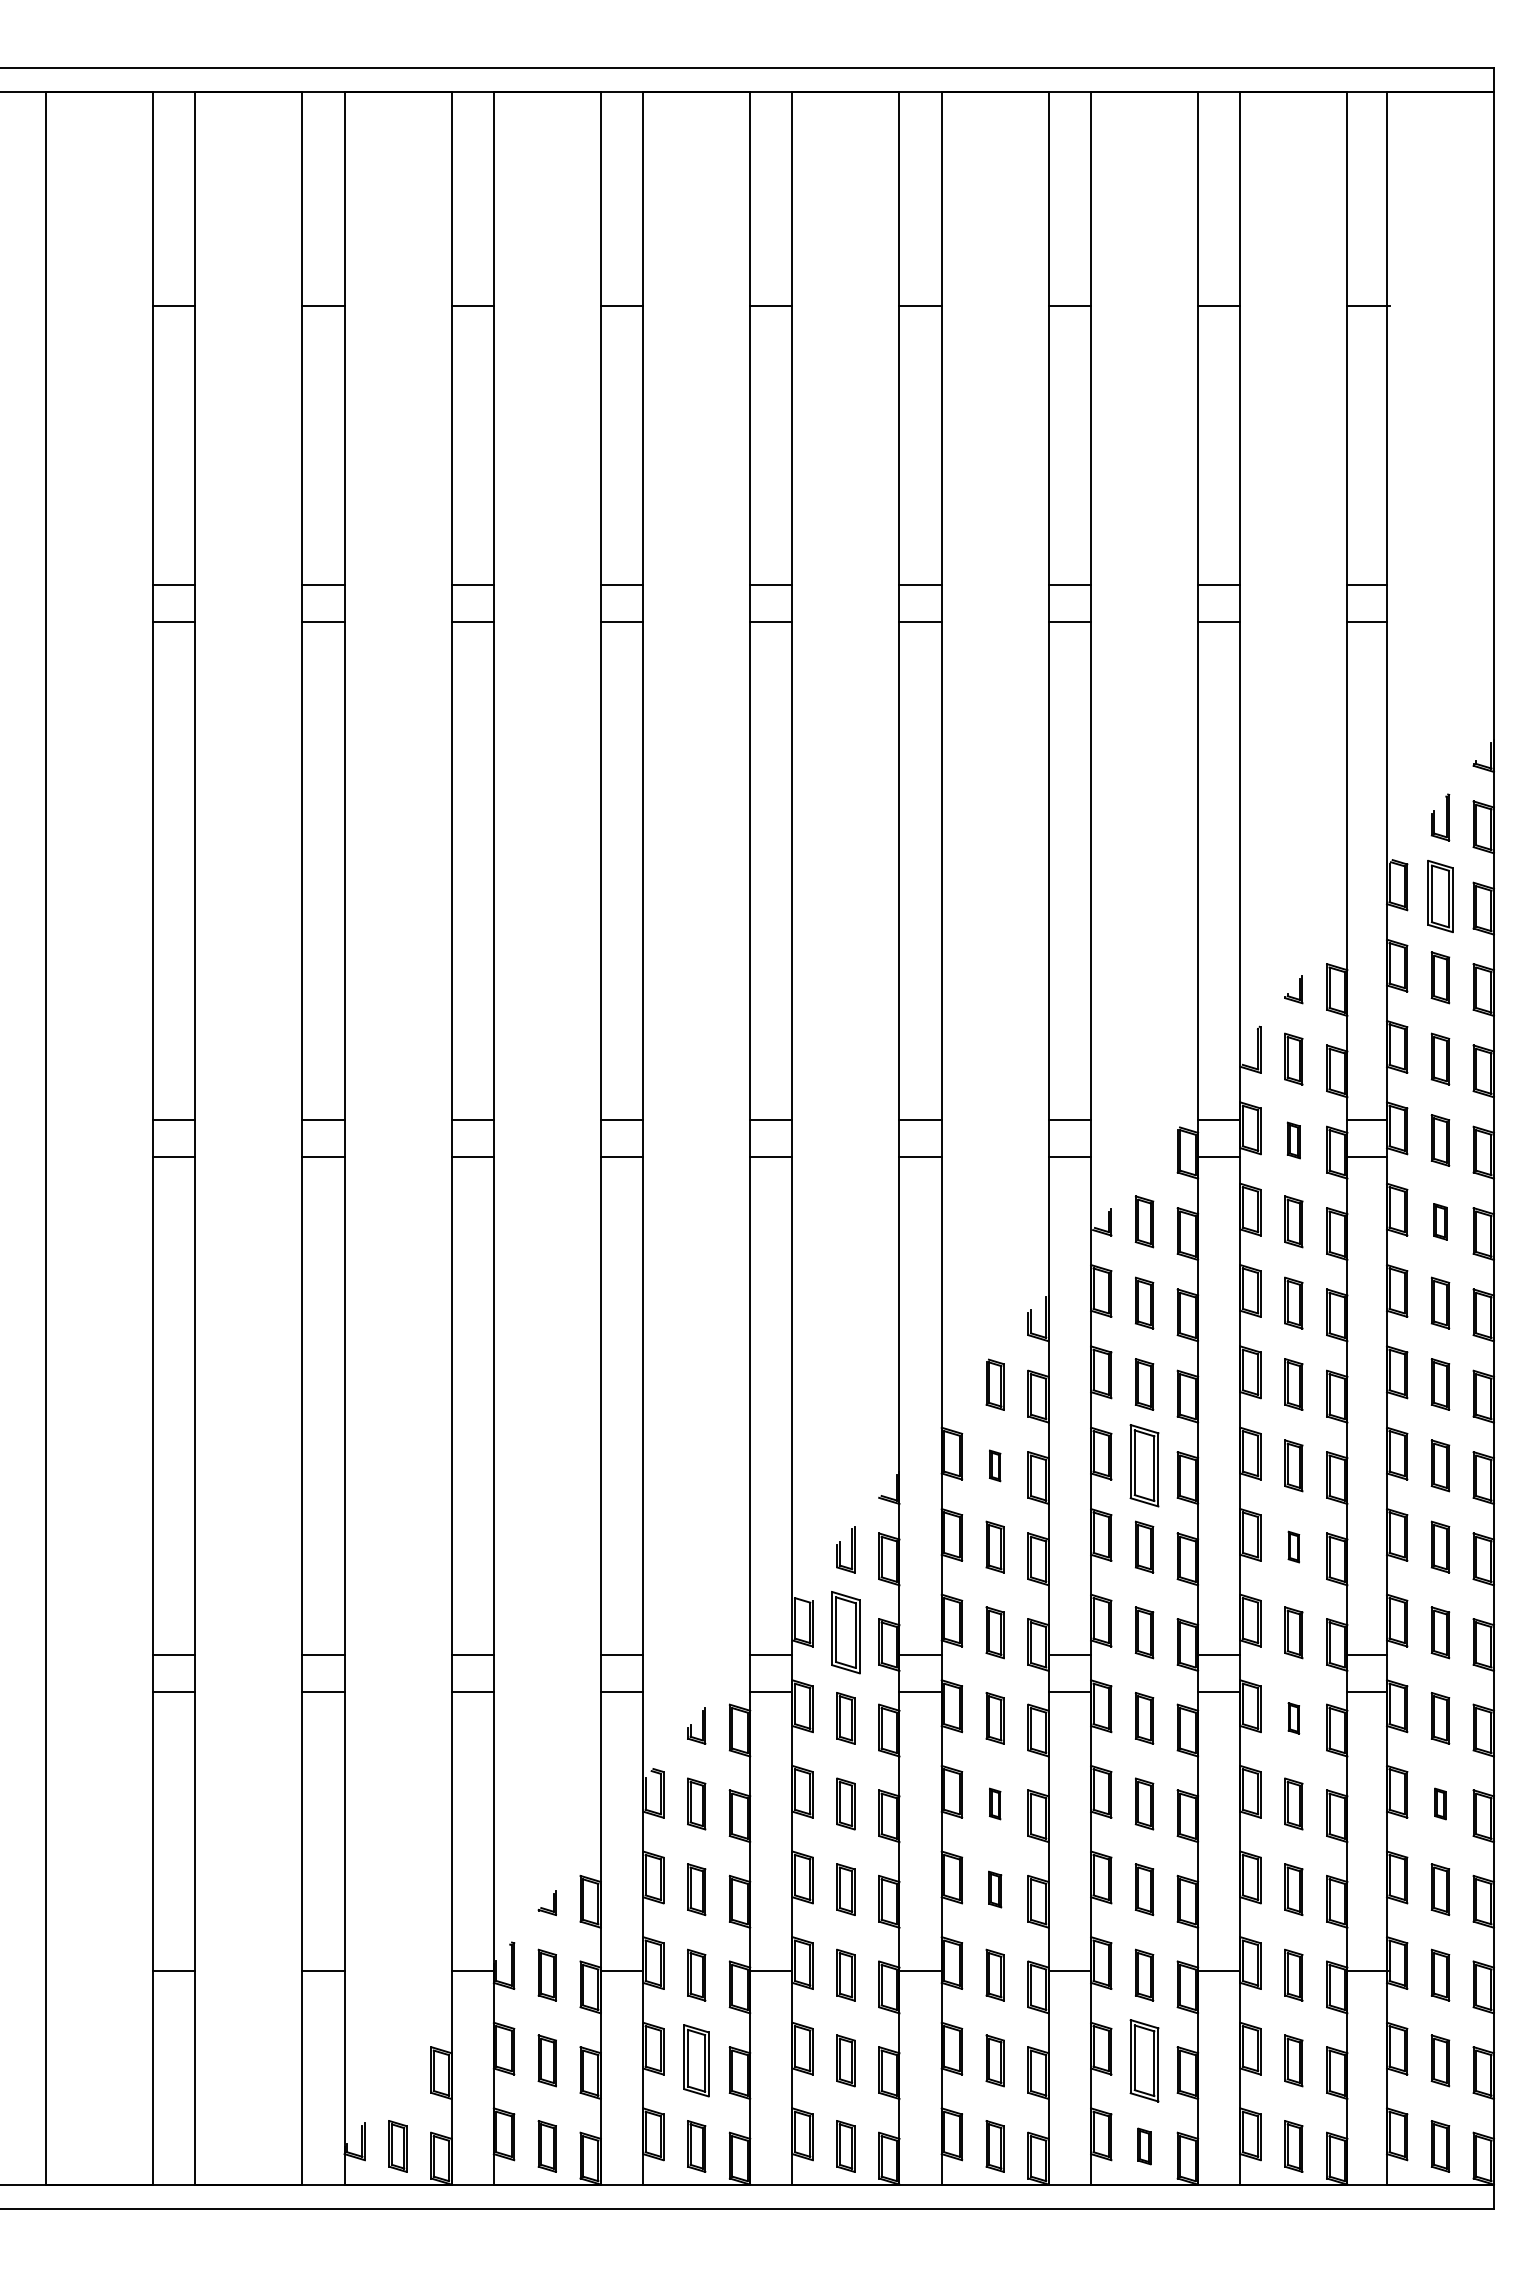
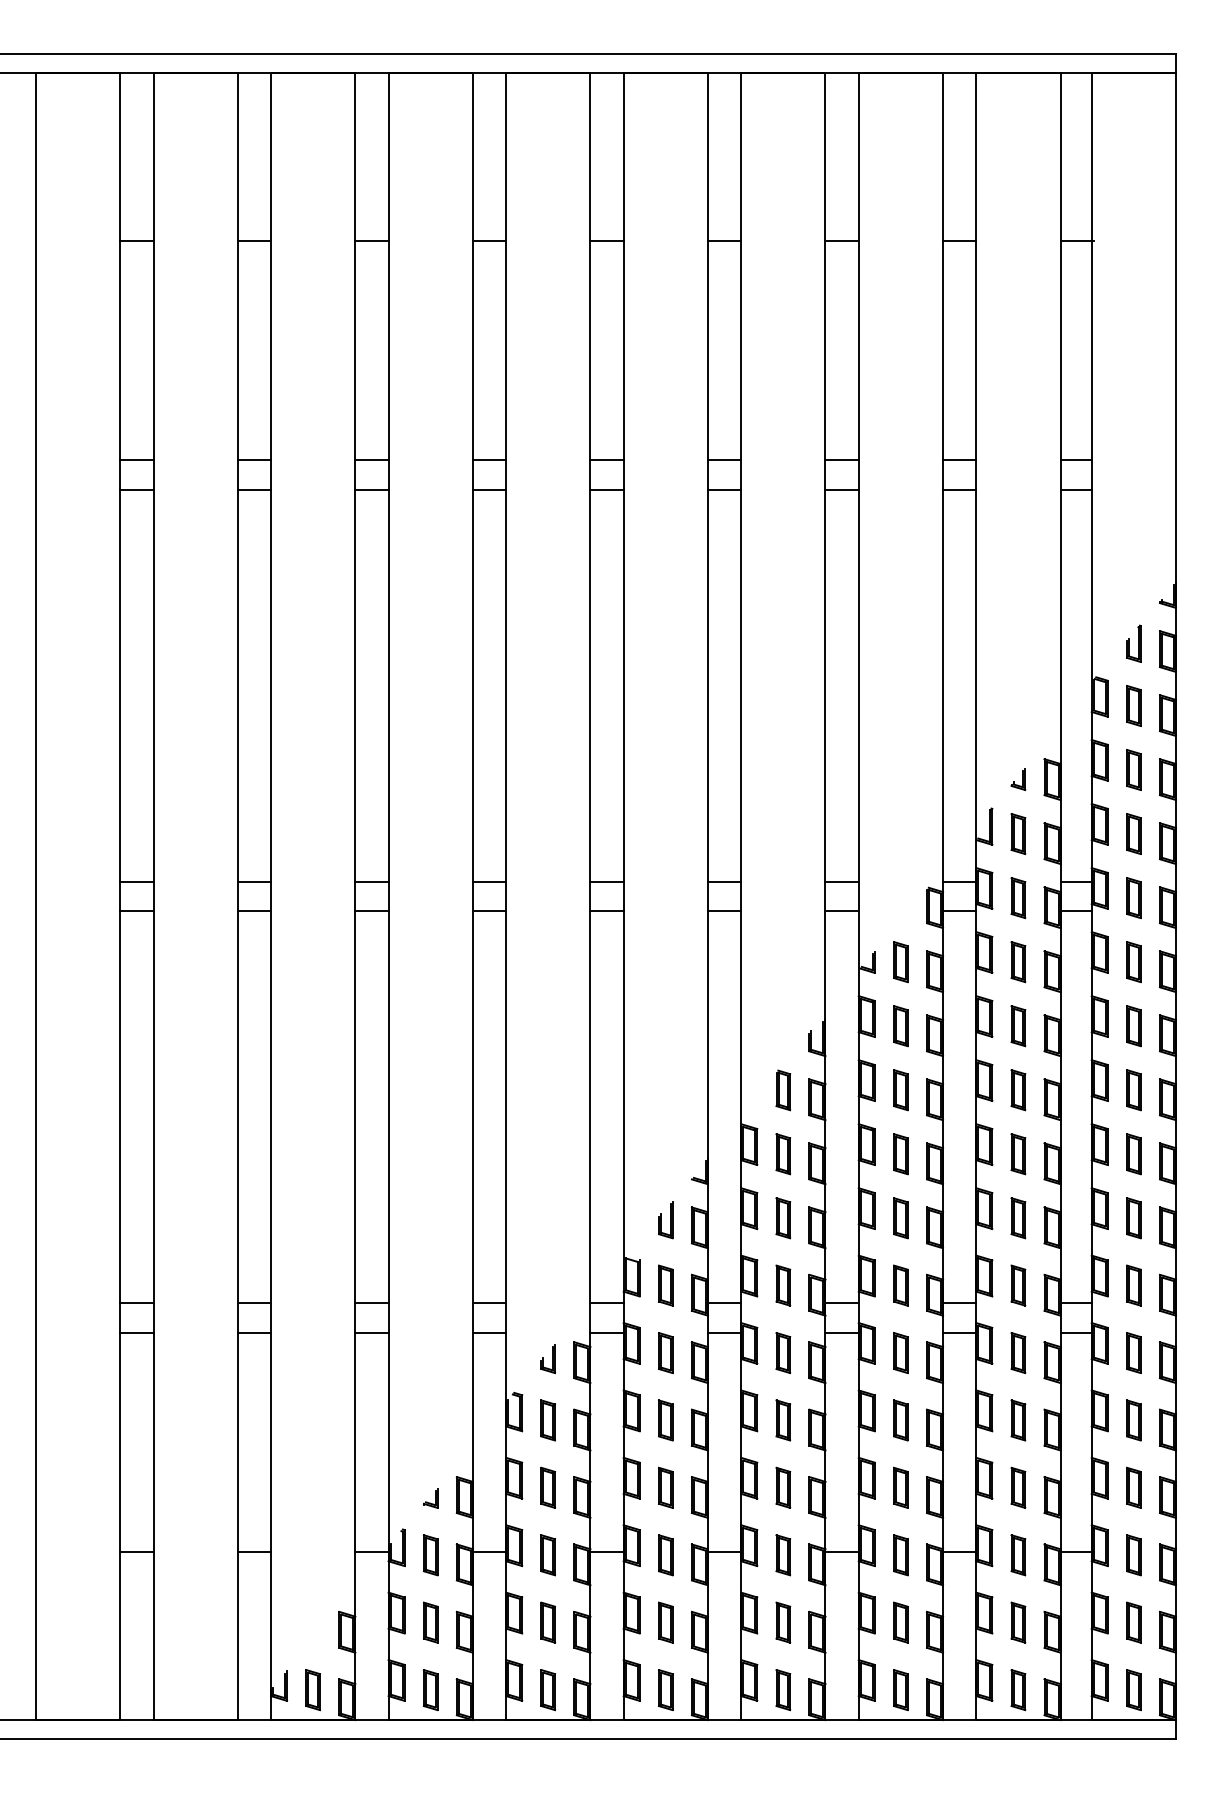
part: (1440, 896) -> (1133, 705), size x0.71
part: (1293, 1140) -> (1018, 898), size x1.43
part: (1440, 1221) -> (1133, 961), size x1.43
part: (994, 1465) -> (782, 1153), size x1.67
part: (1144, 1465) -> (900, 1153), size x0.62
part: (1293, 1546) -> (1018, 1217), size x1.67
part: (845, 1632) -> (665, 1285), size x0.62
part: (1293, 1718) -> (1018, 1353), size x1.67
part: (994, 1803) -> (782, 1420), size x1.67
part: (1440, 1803) -> (1133, 1420), size x1.67
part: (994, 1889) -> (782, 1487), size x1.43
part: (696, 2060) -> (548, 1622), size x0.71
part: (1144, 2060) -> (900, 1622), size x0.62
part: (1144, 2146) -> (900, 1690), size x1.43

